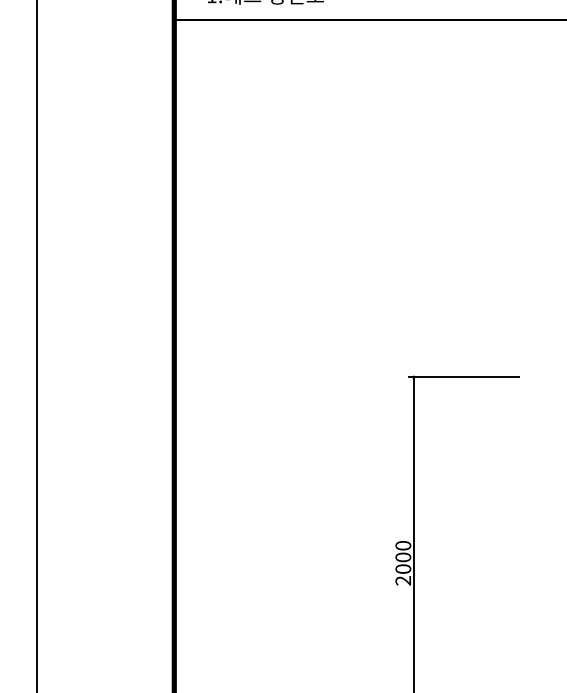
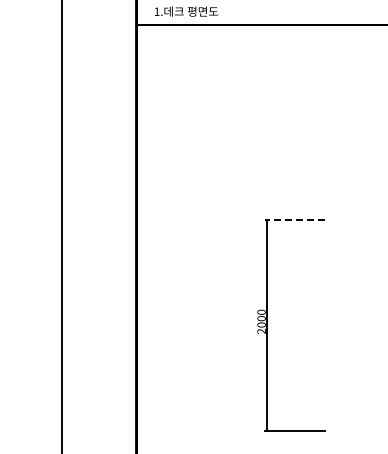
line: (463, 377) -> (294, 220), solid -> dashed

